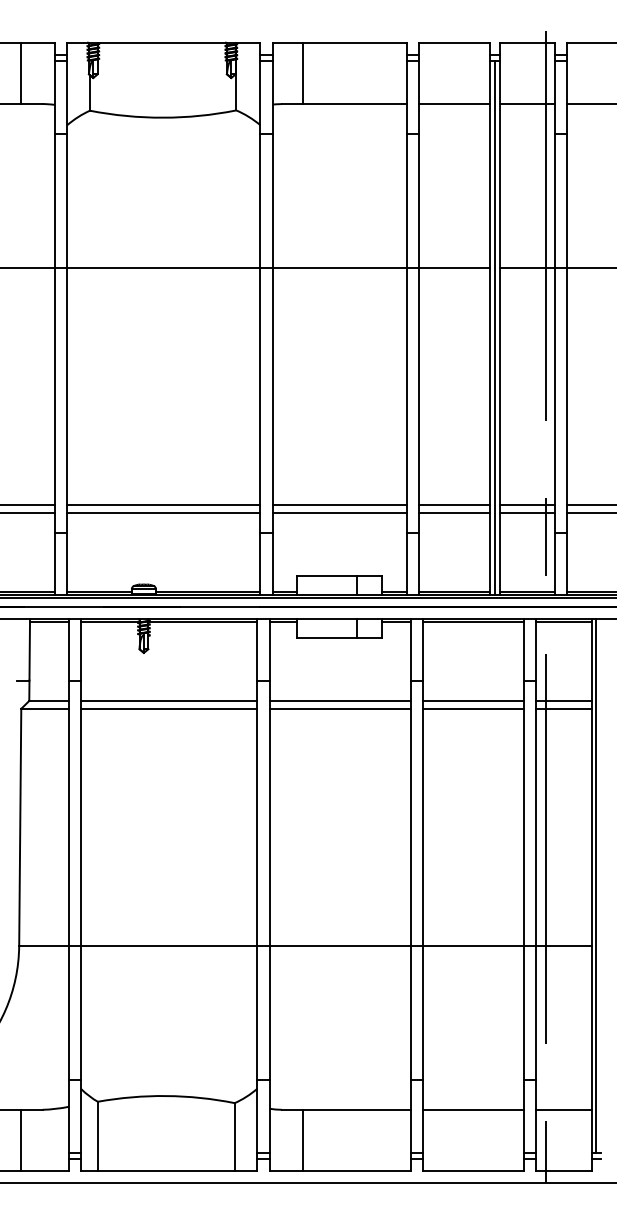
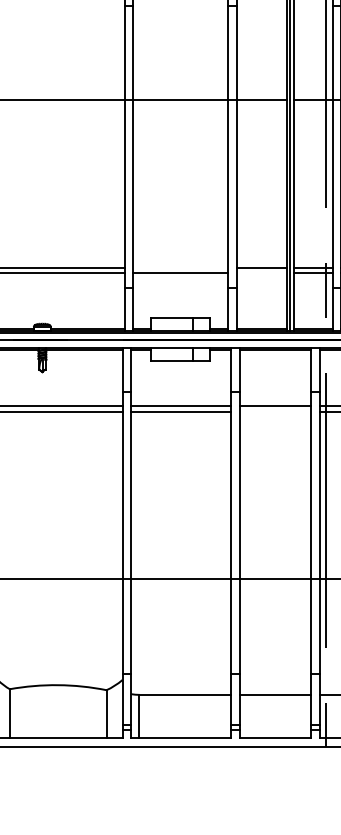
line: (339, 505) -> (180, 267), removed
line: (454, 512) -> (261, 272), removed
line: (473, 708) -> (275, 411), removed
line: (303, 1140) -> (139, 716), moved

